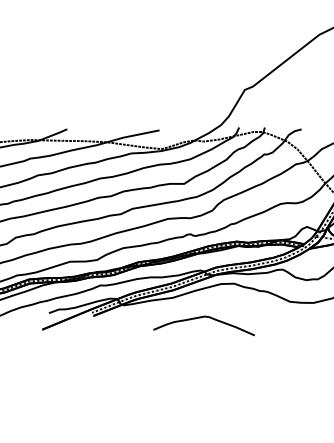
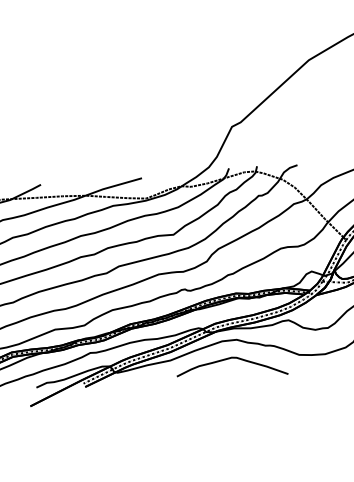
curve: (201, 318) -> (228, 360), moved

